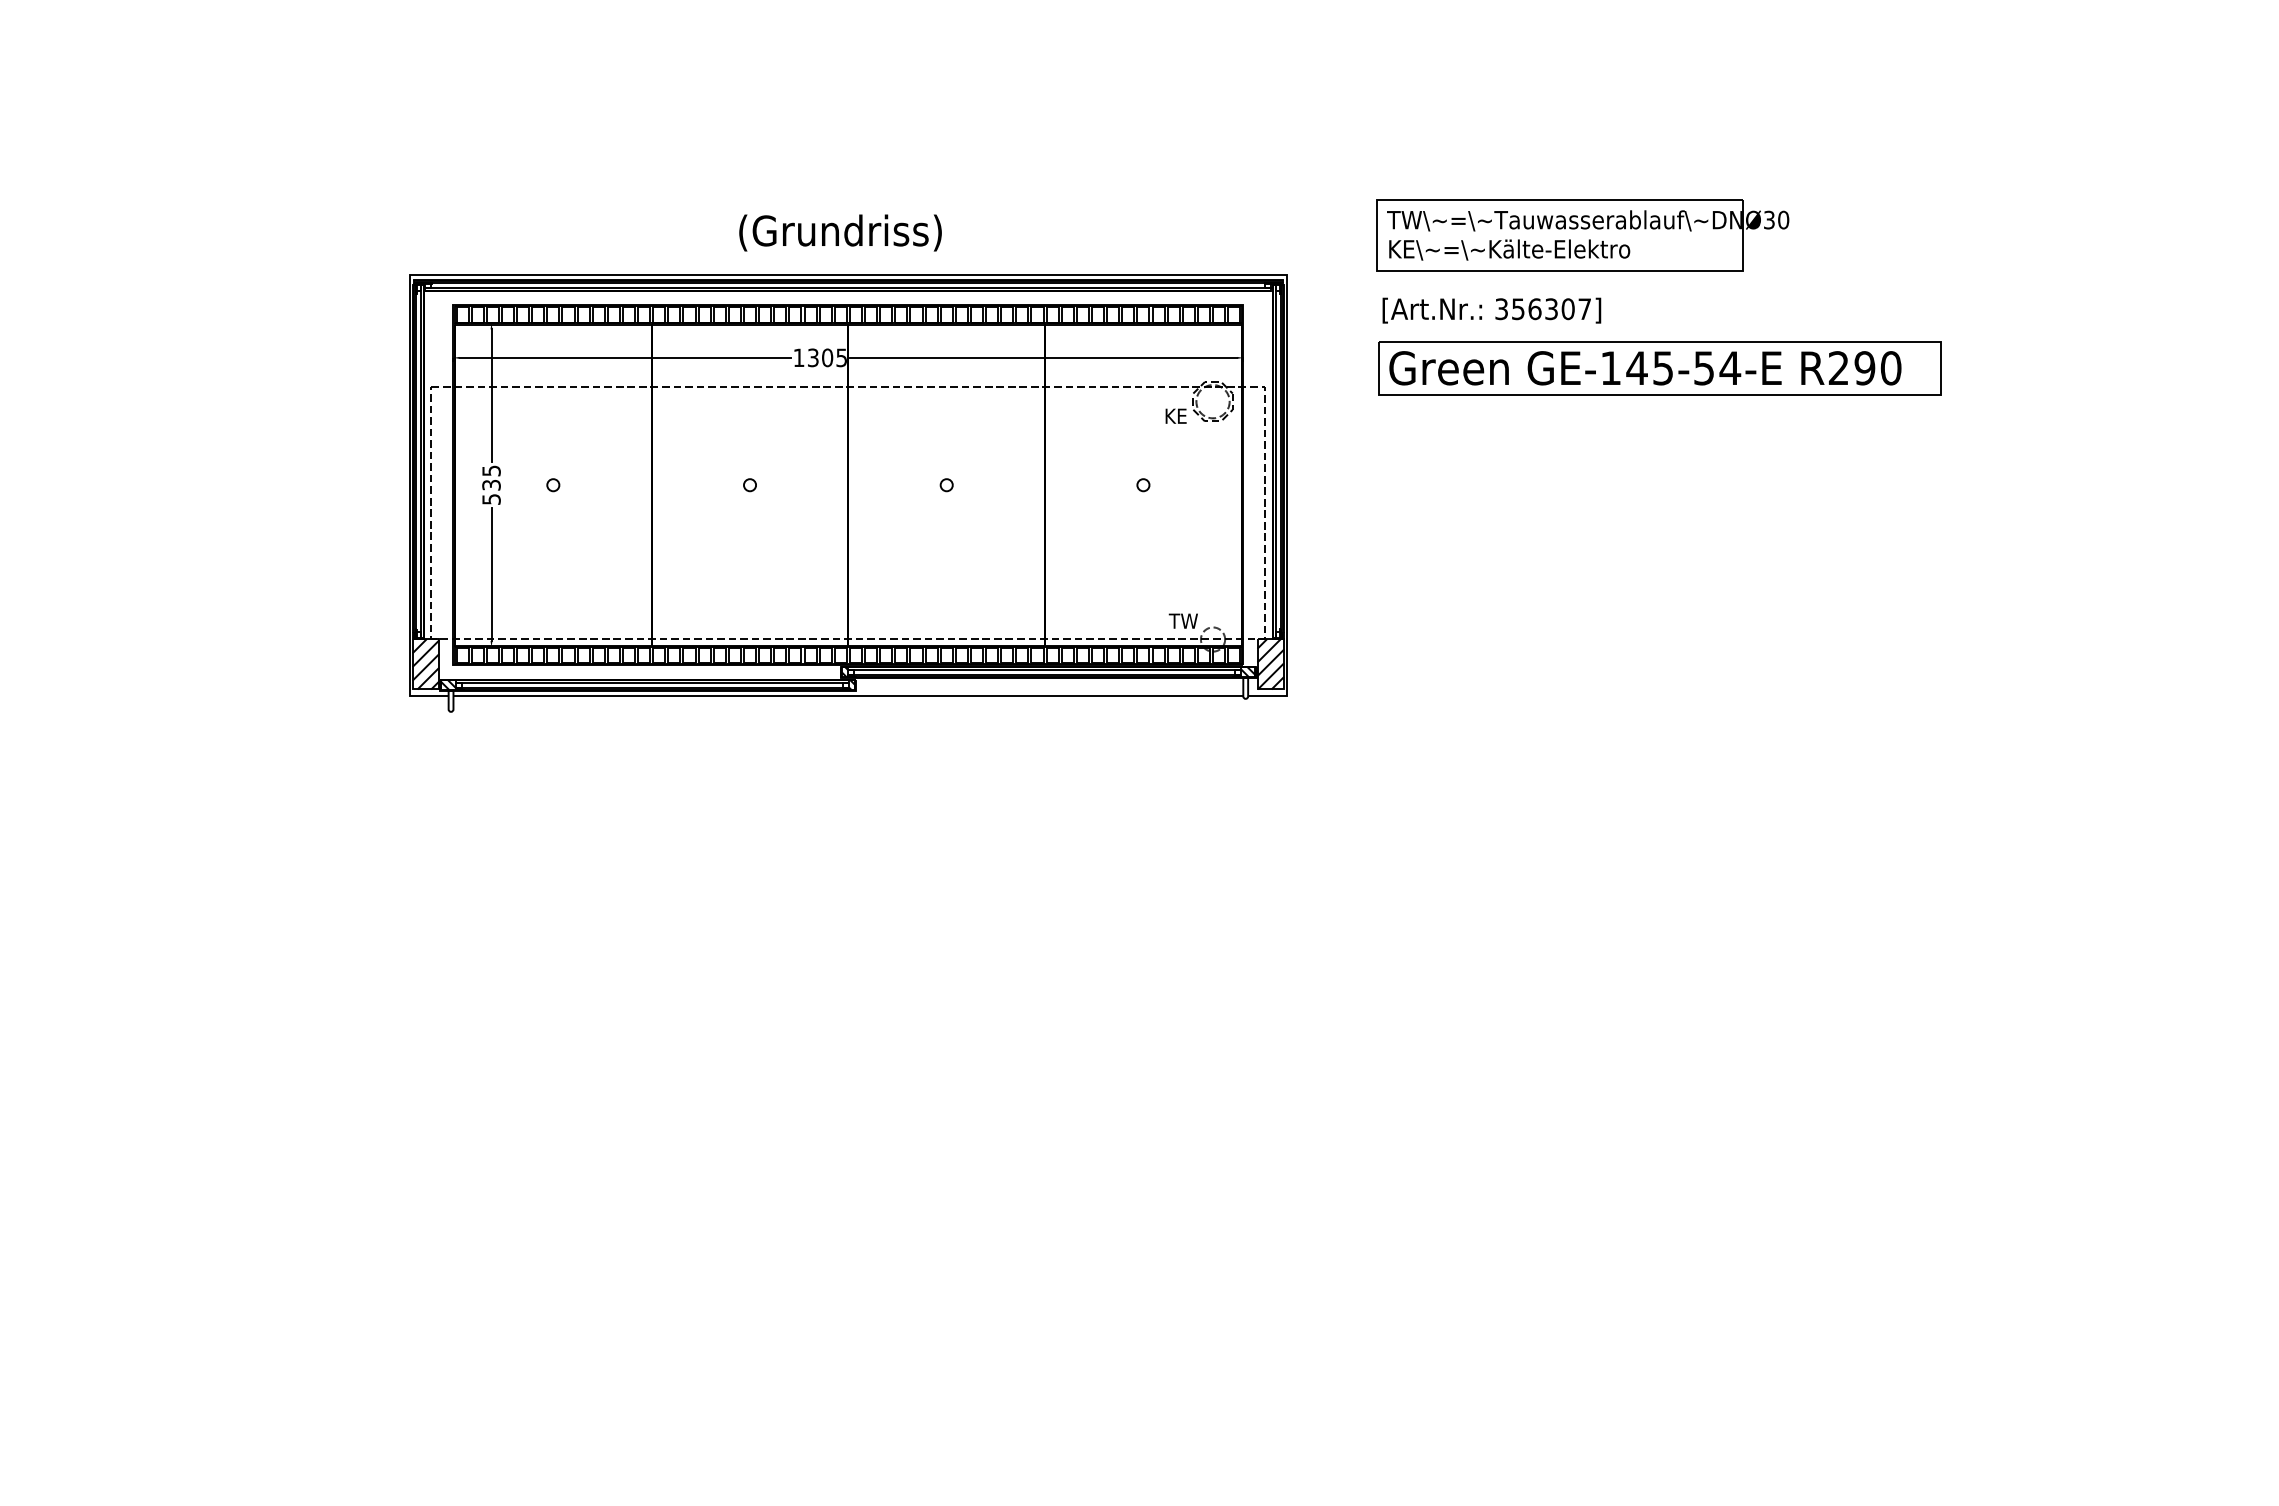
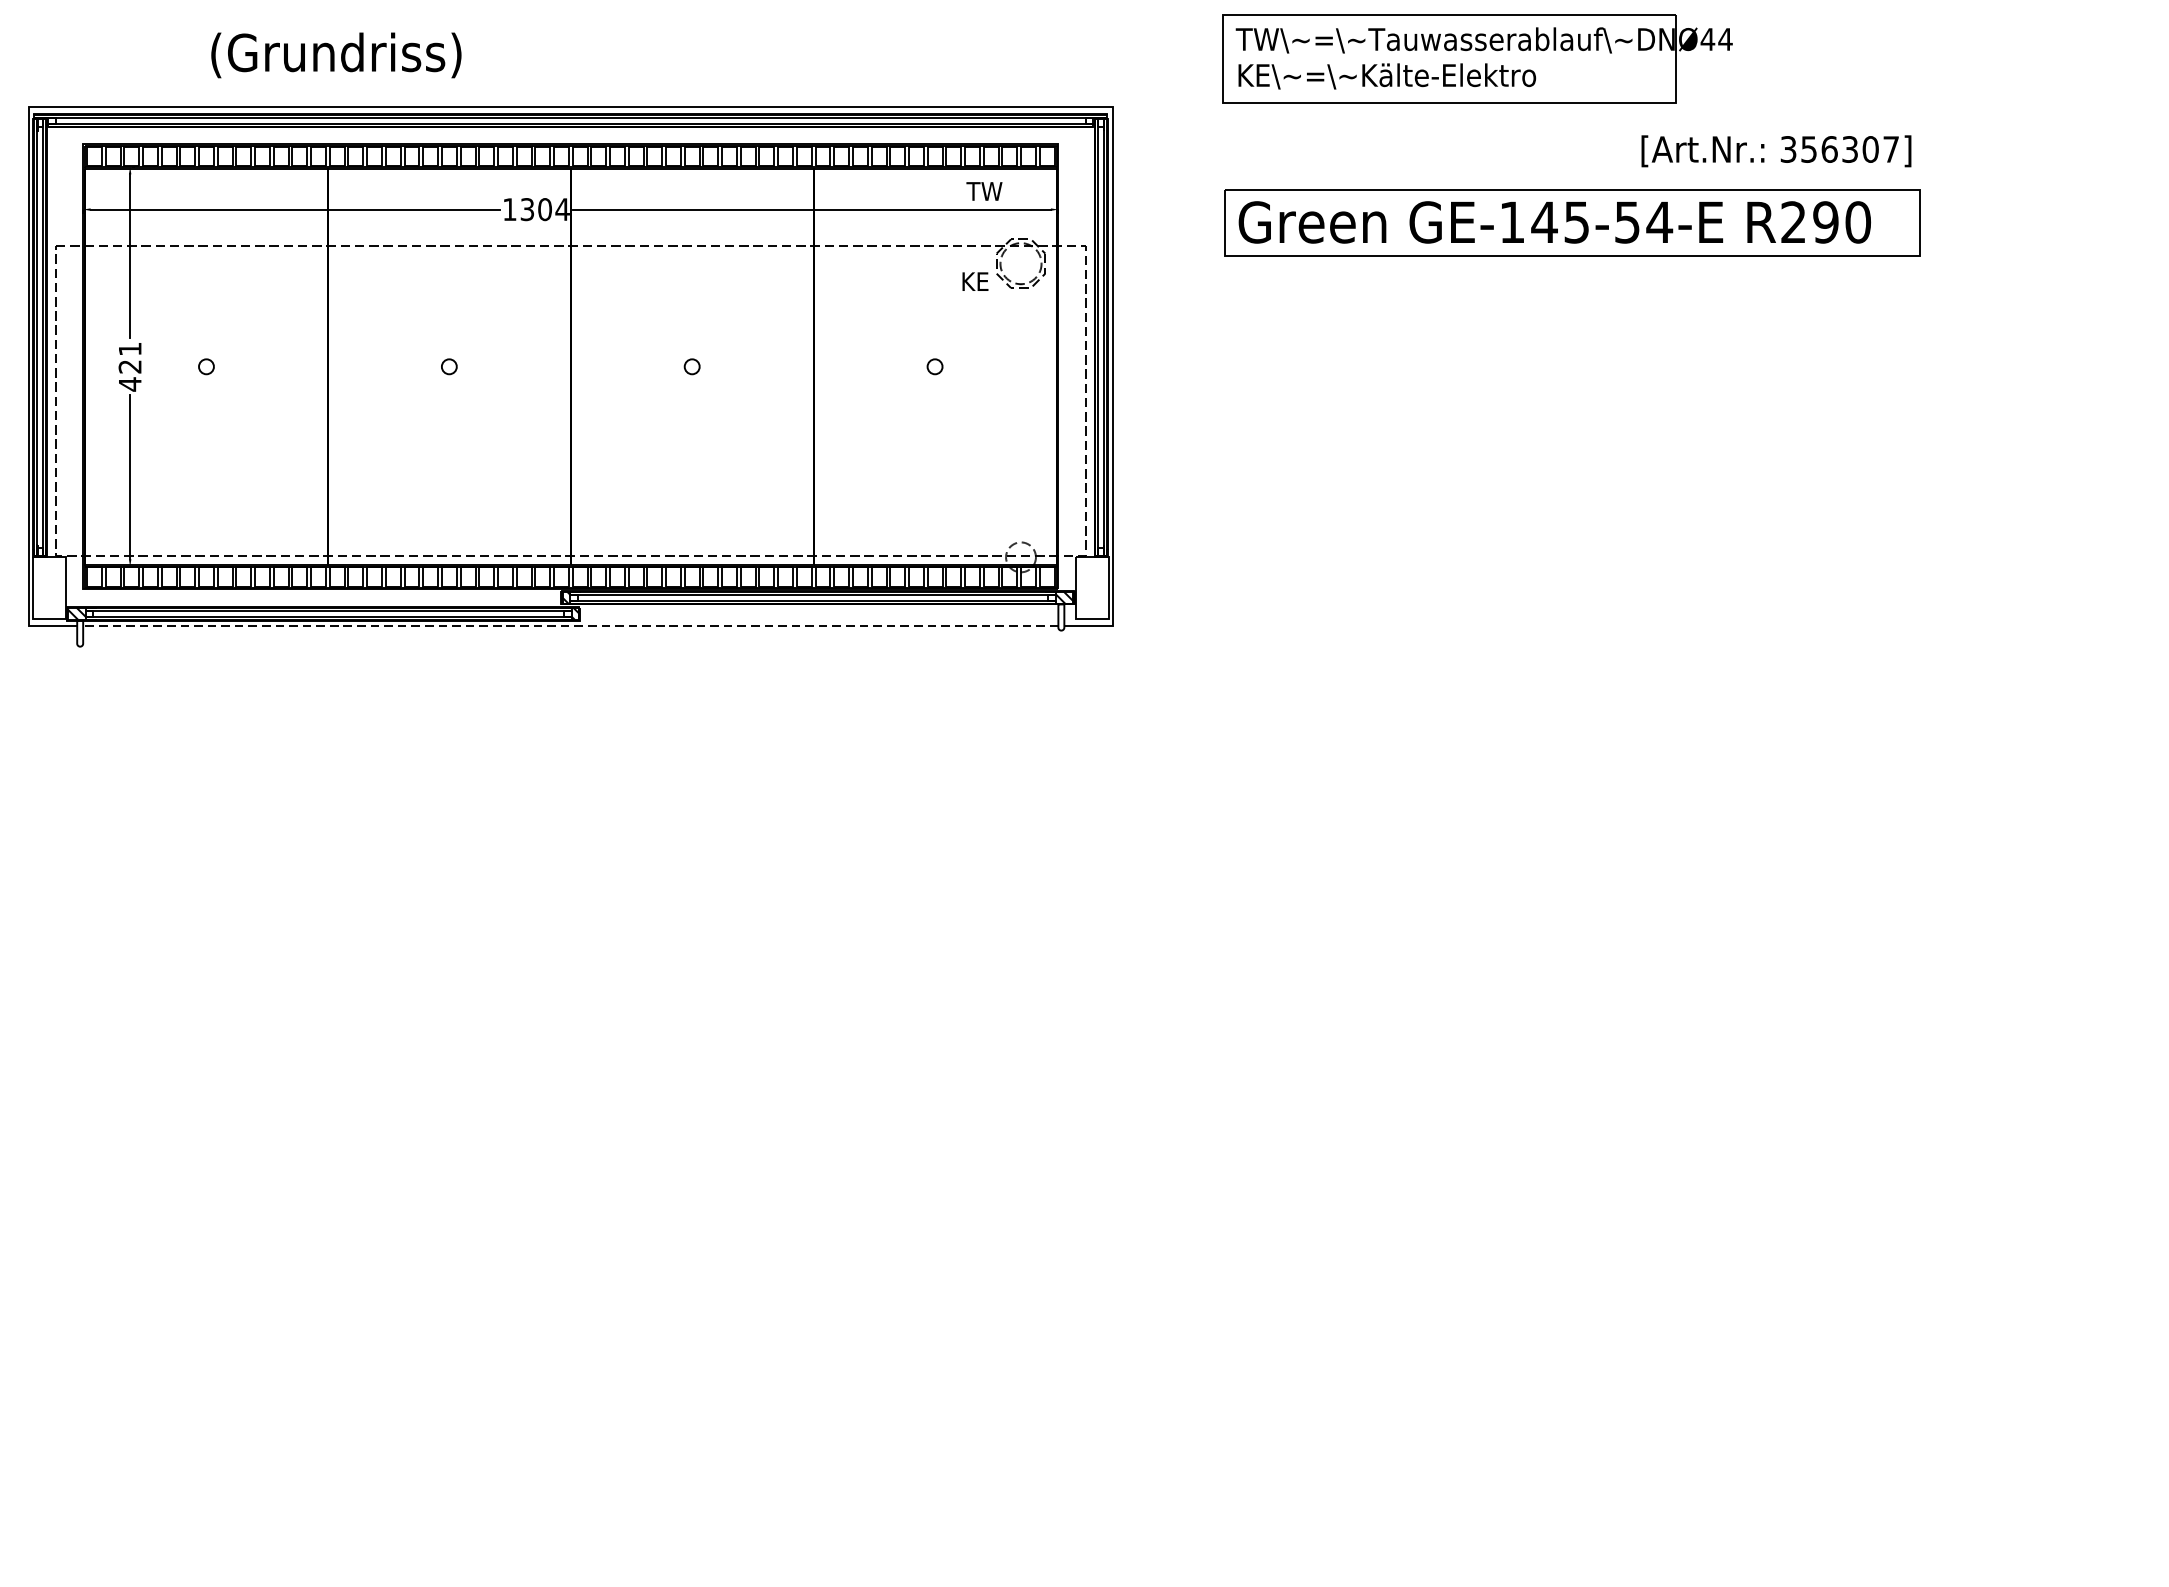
text: (1776, 219) -> (1716, 38), DNØ30 -> DNØ44
text: (840, 232) -> (336, 54), moved
text: (1491, 310) -> (1775, 151), moved
text: (840, 357) -> (561, 209), 1305 -> 1304
text: (491, 485) -> (130, 367), 535 -> 421
text: (1182, 620) -> (983, 190), moved
hatch: (425, 664) -> (48, 588), removed
hatch: (1270, 664) -> (1091, 588), removed
line: (848, 695) -> (570, 626), solid -> dashed

